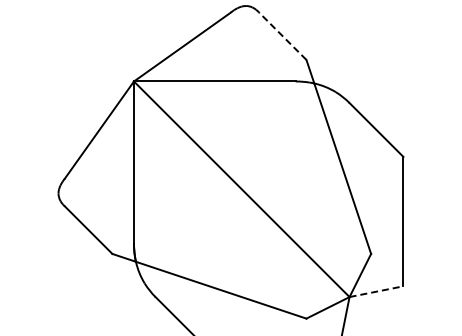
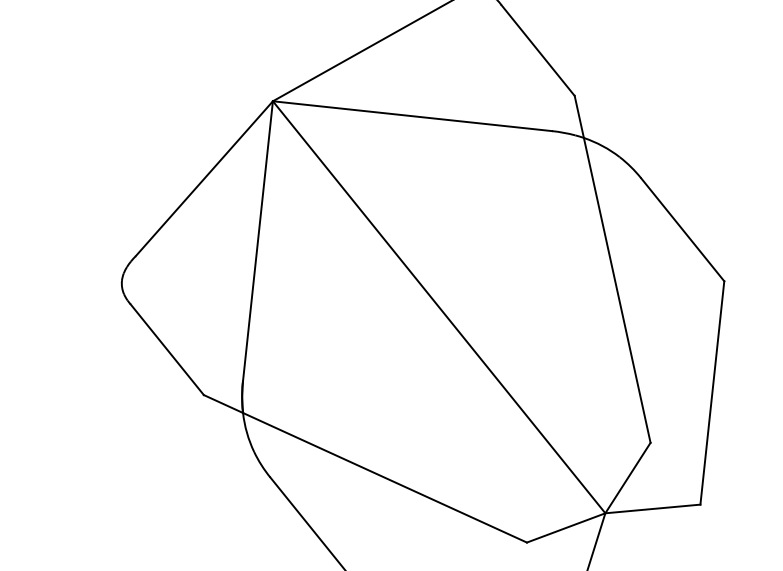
line: (282, 36) -> (537, 51), dashed -> solid
line: (377, 291) -> (654, 508), dashed -> solid

